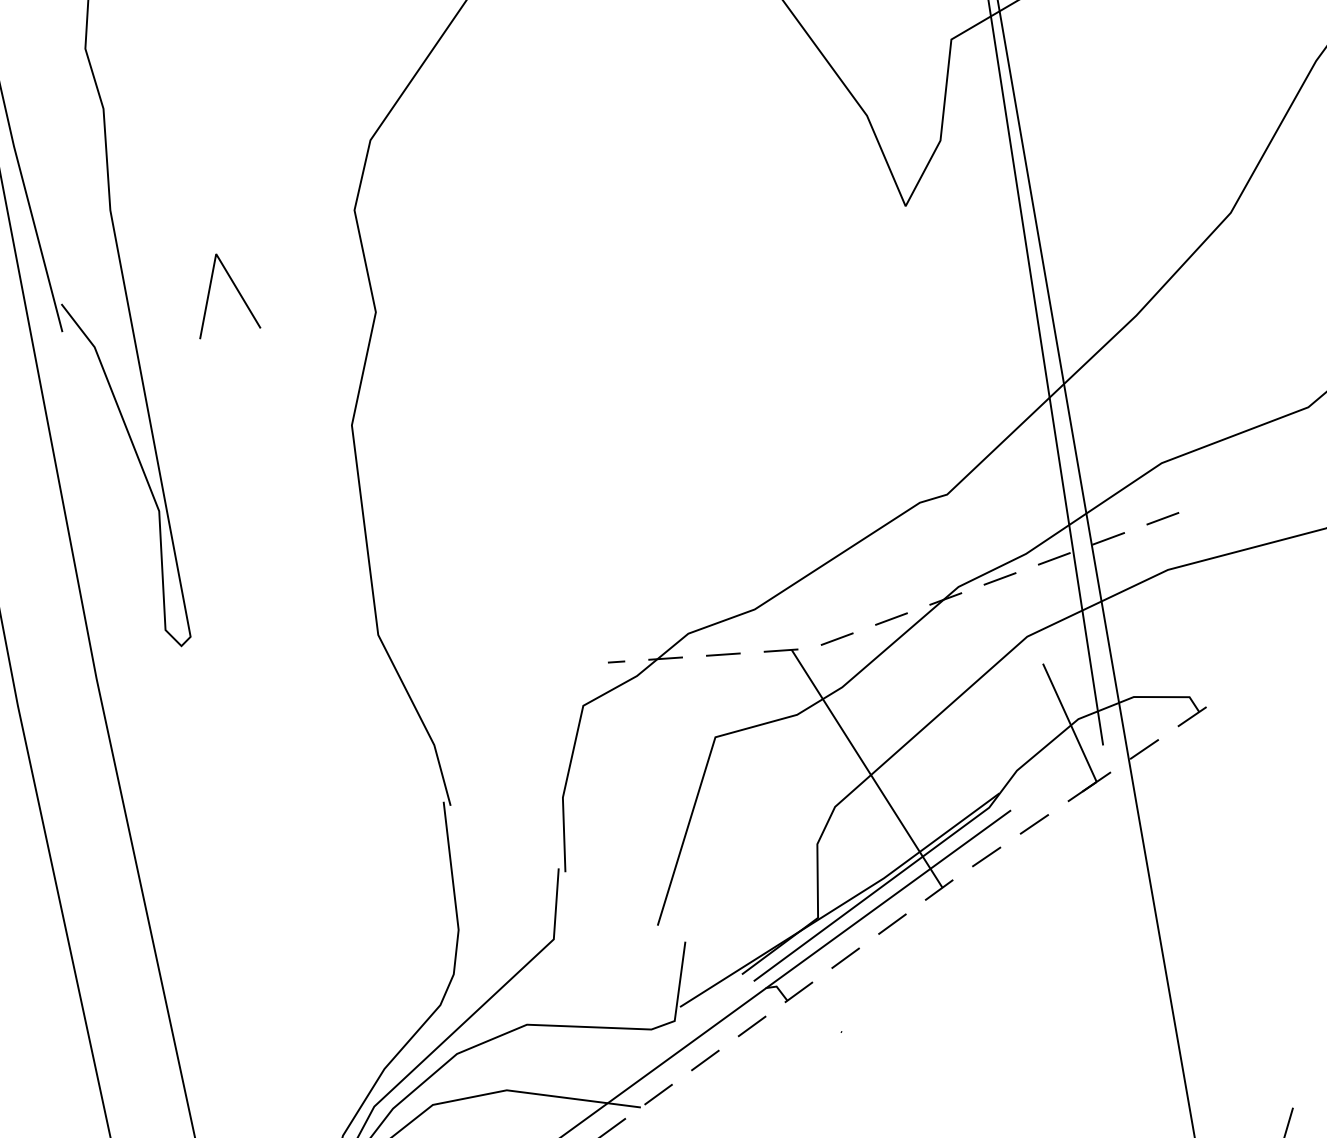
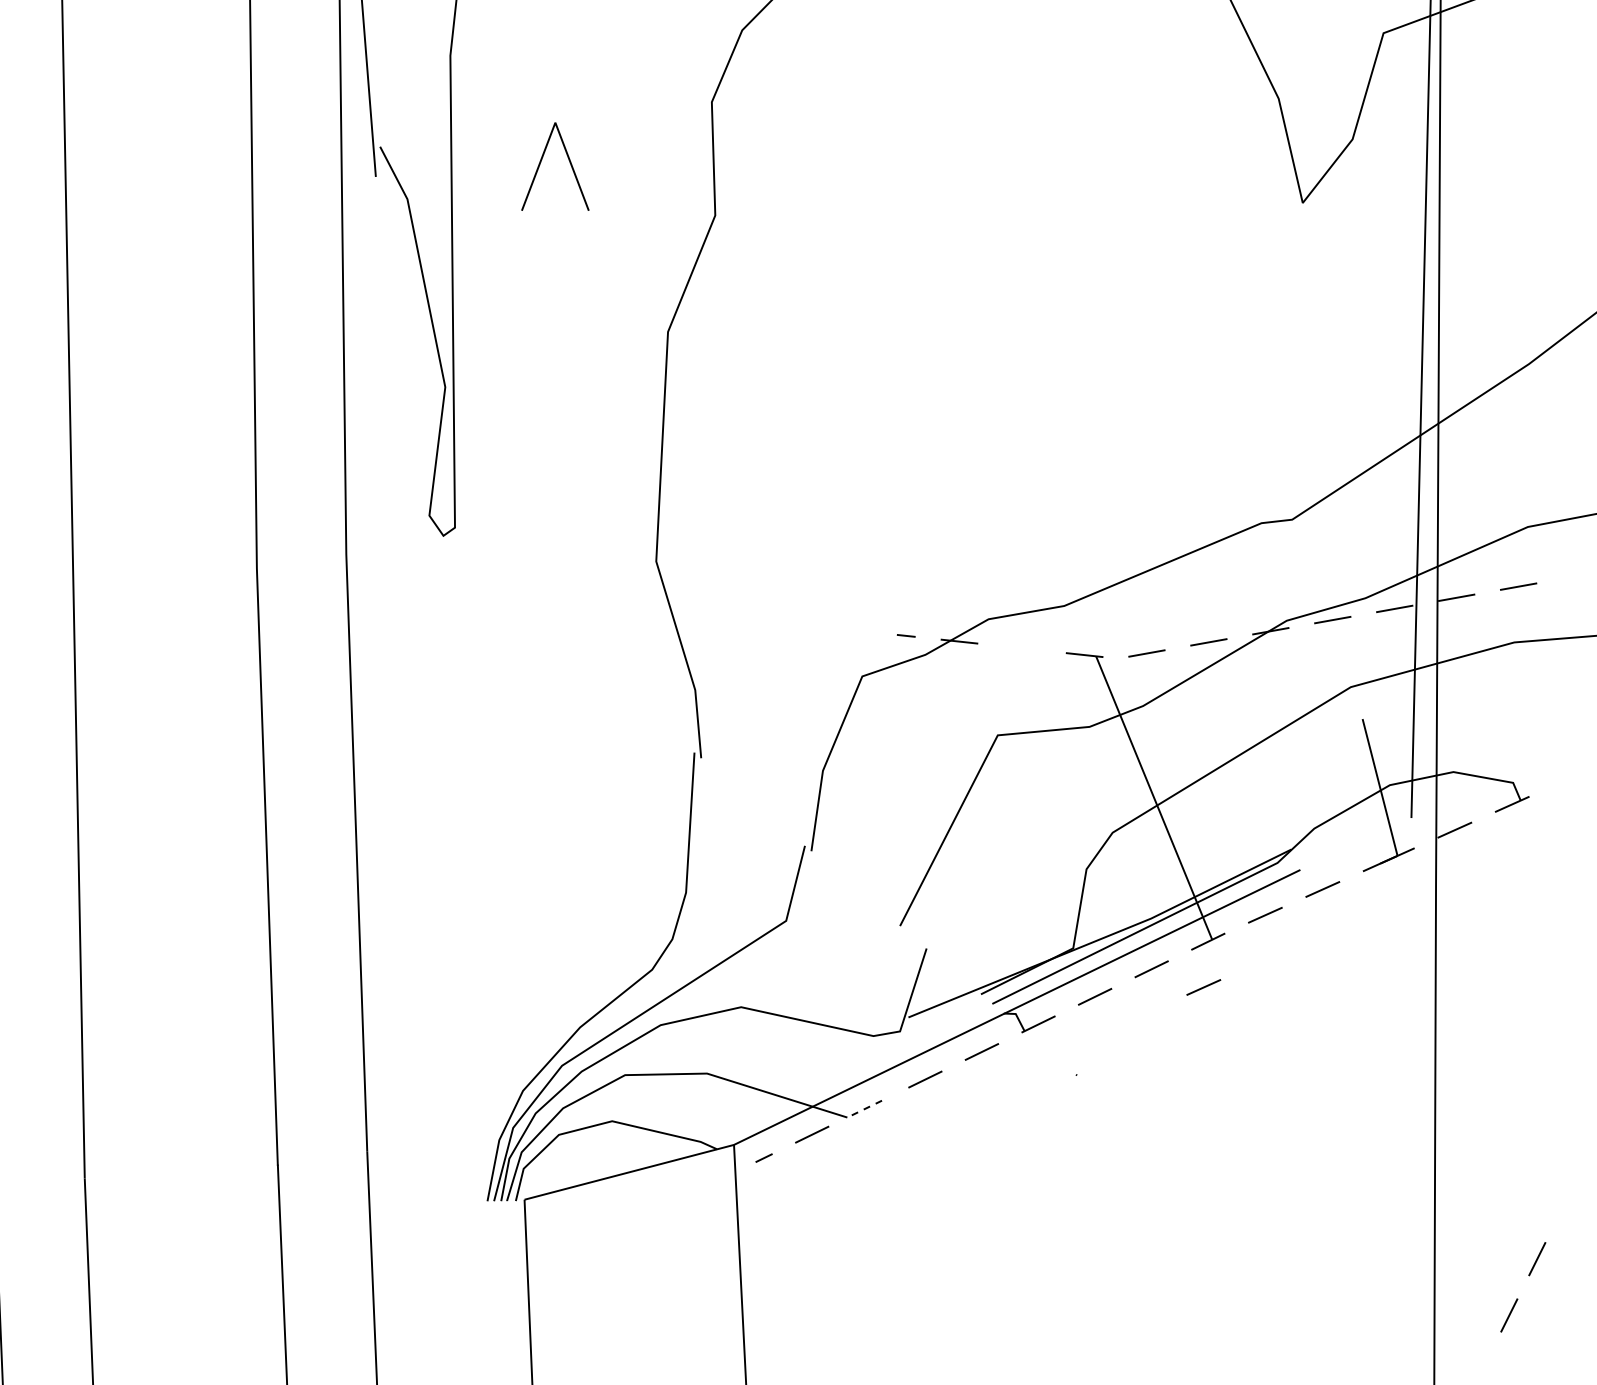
line: (722, 654) -> (1021, 648), removed
line: (942, 932) -> (1203, 987), added
line: (658, 1094) -> (868, 1107), solid -> dashed

